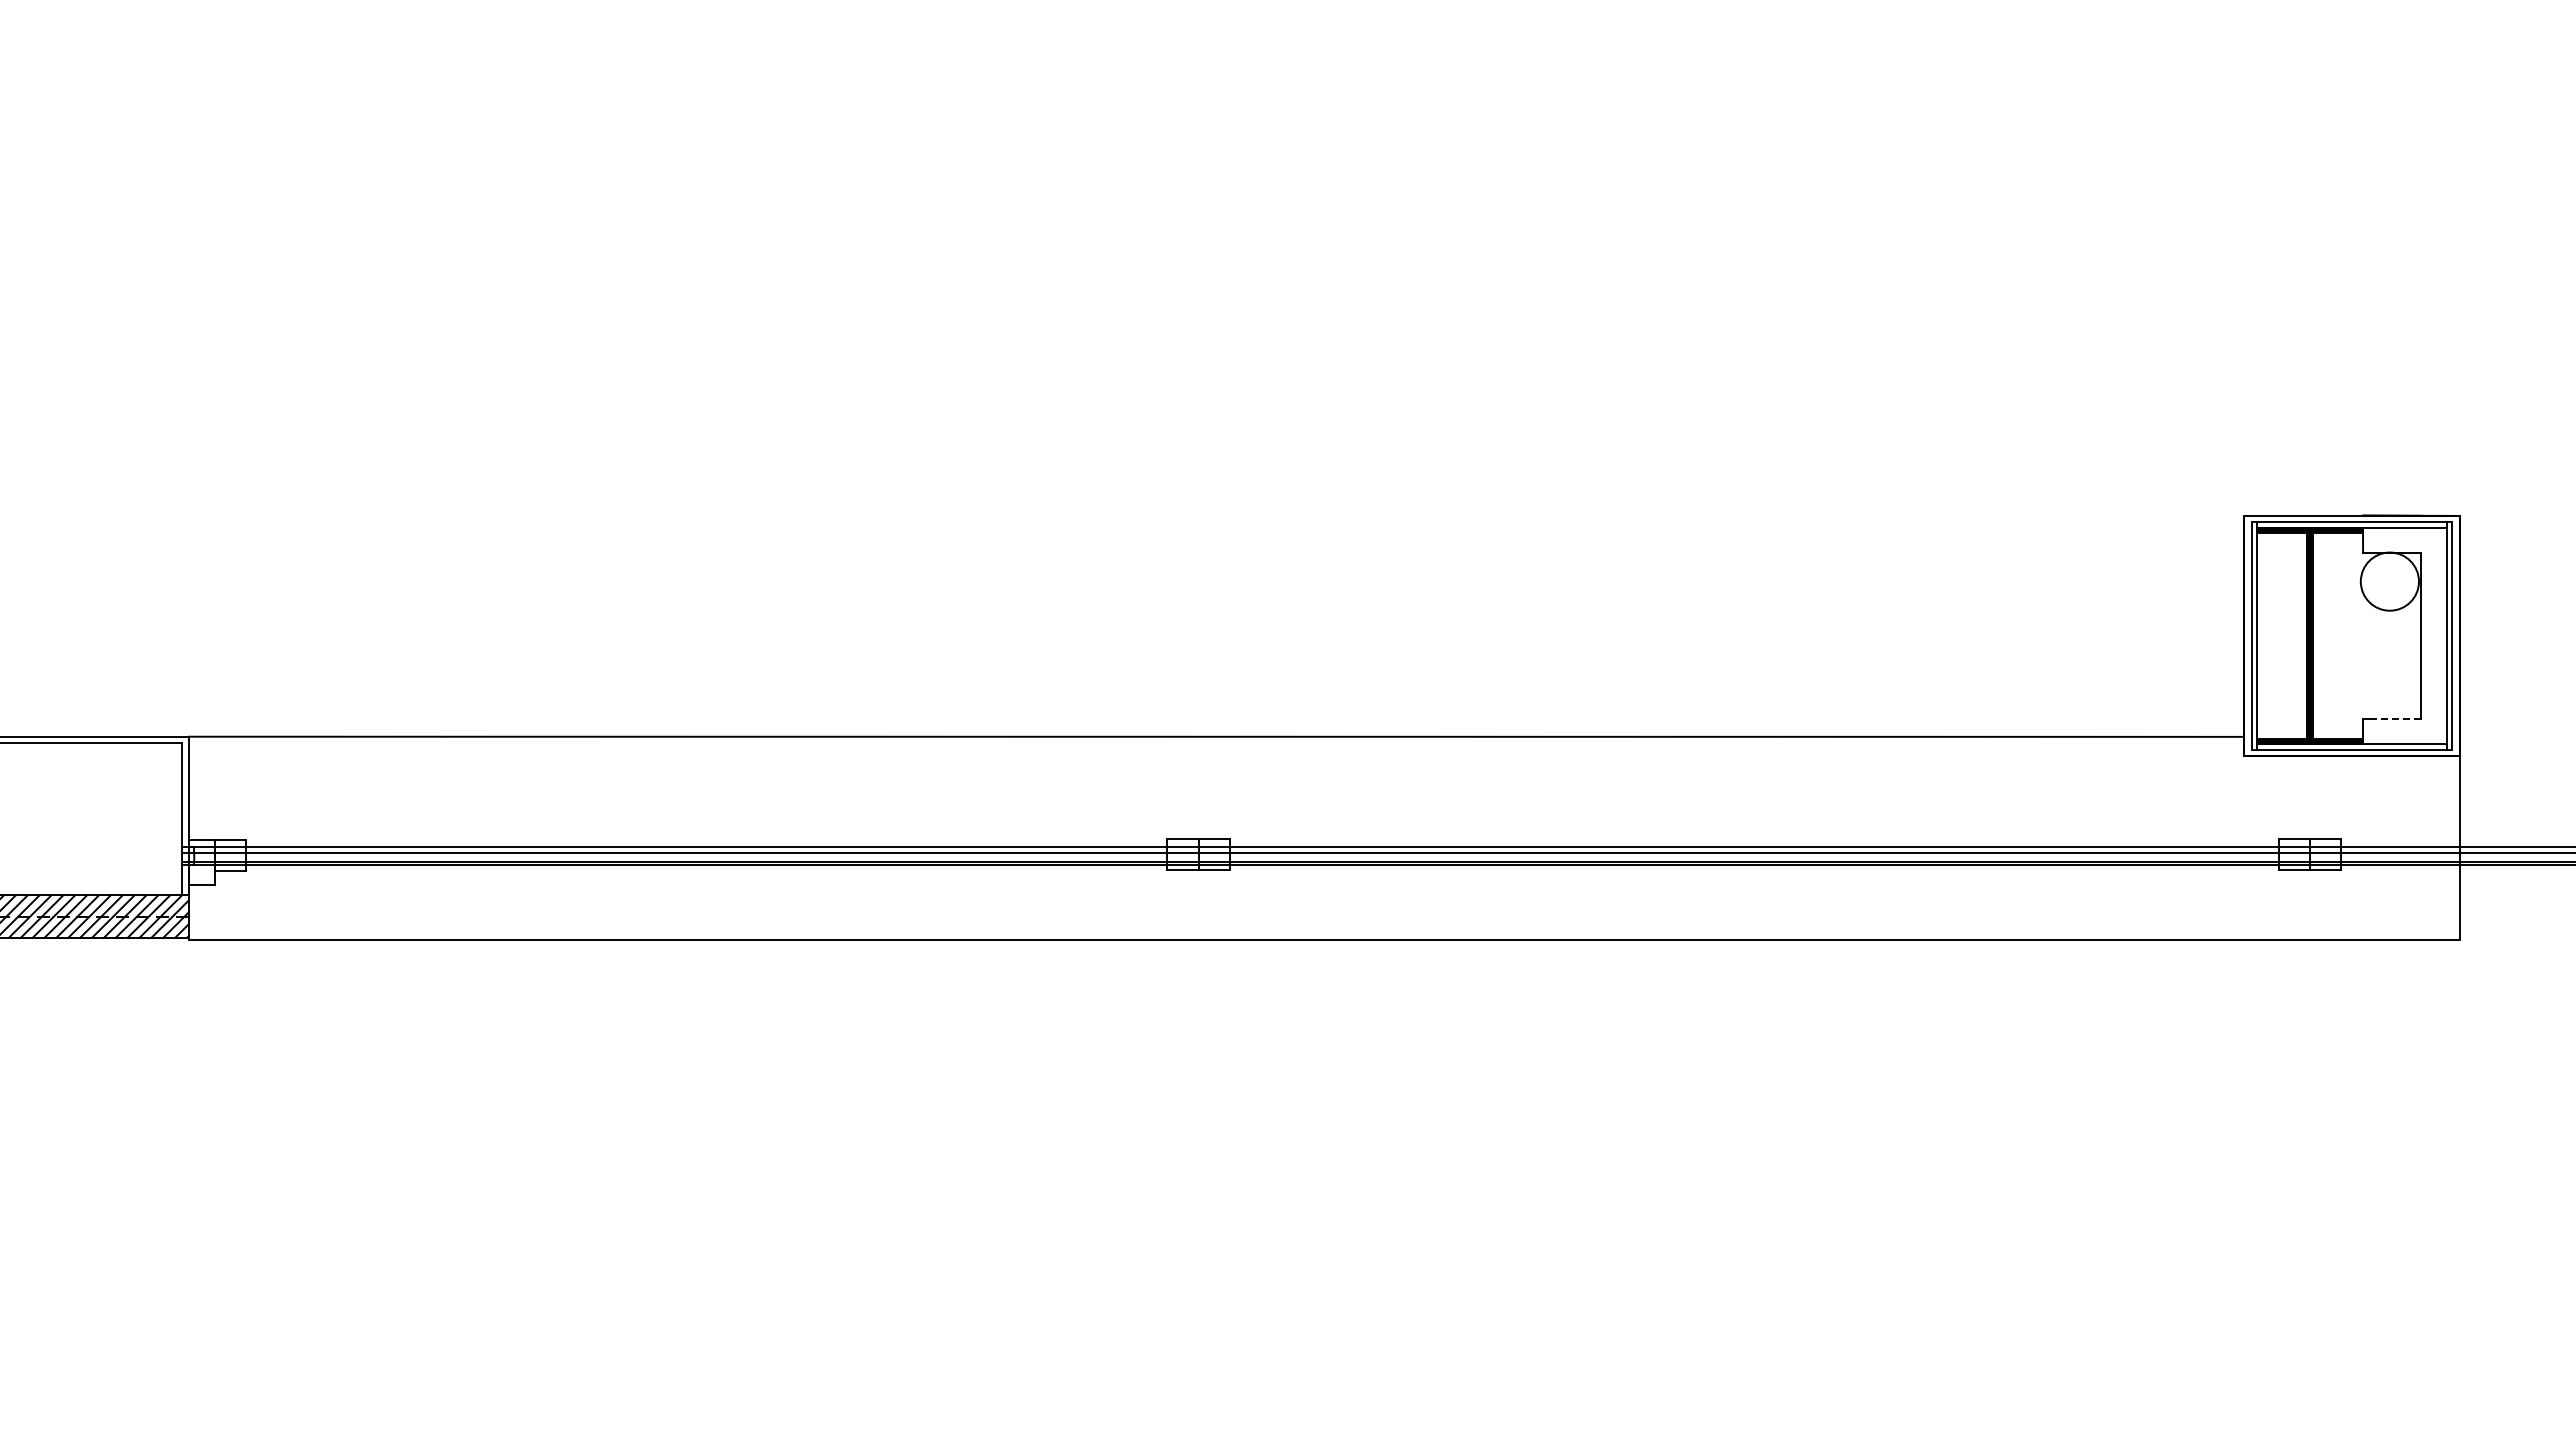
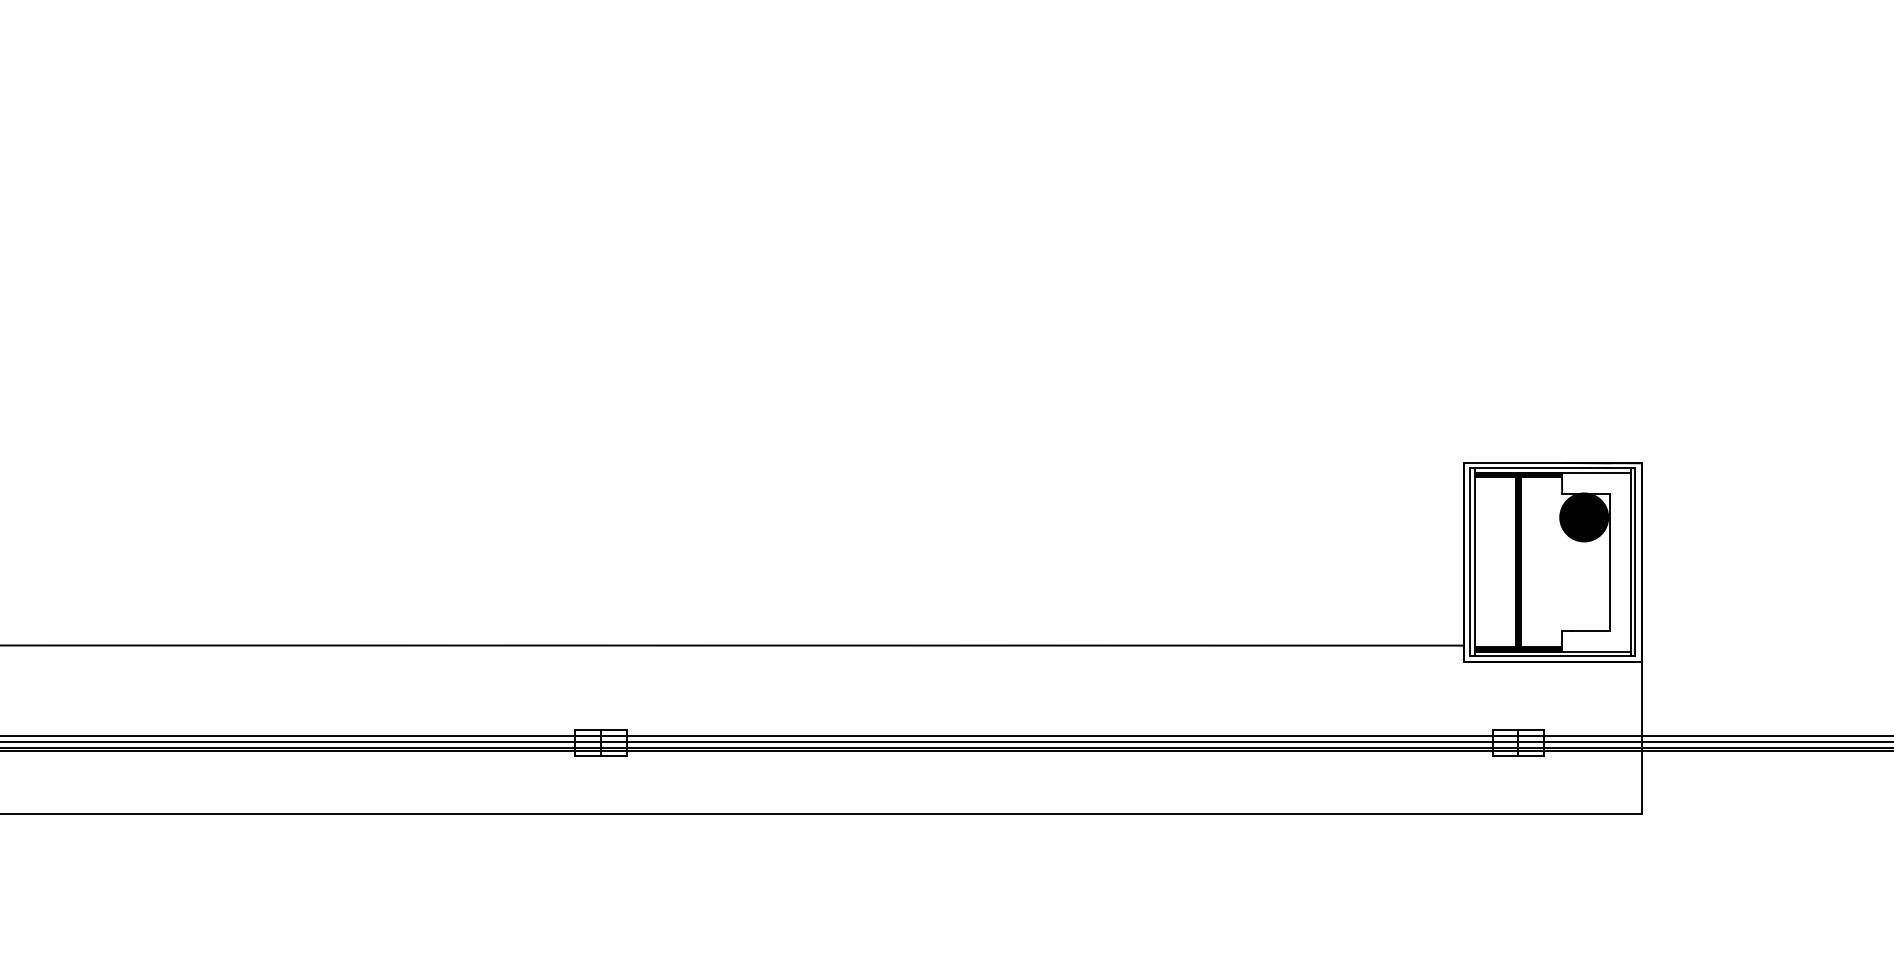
fill: (2389, 581) -> (1583, 517), added
line: (2397, 719) -> (1590, 631), dashed -> solid

